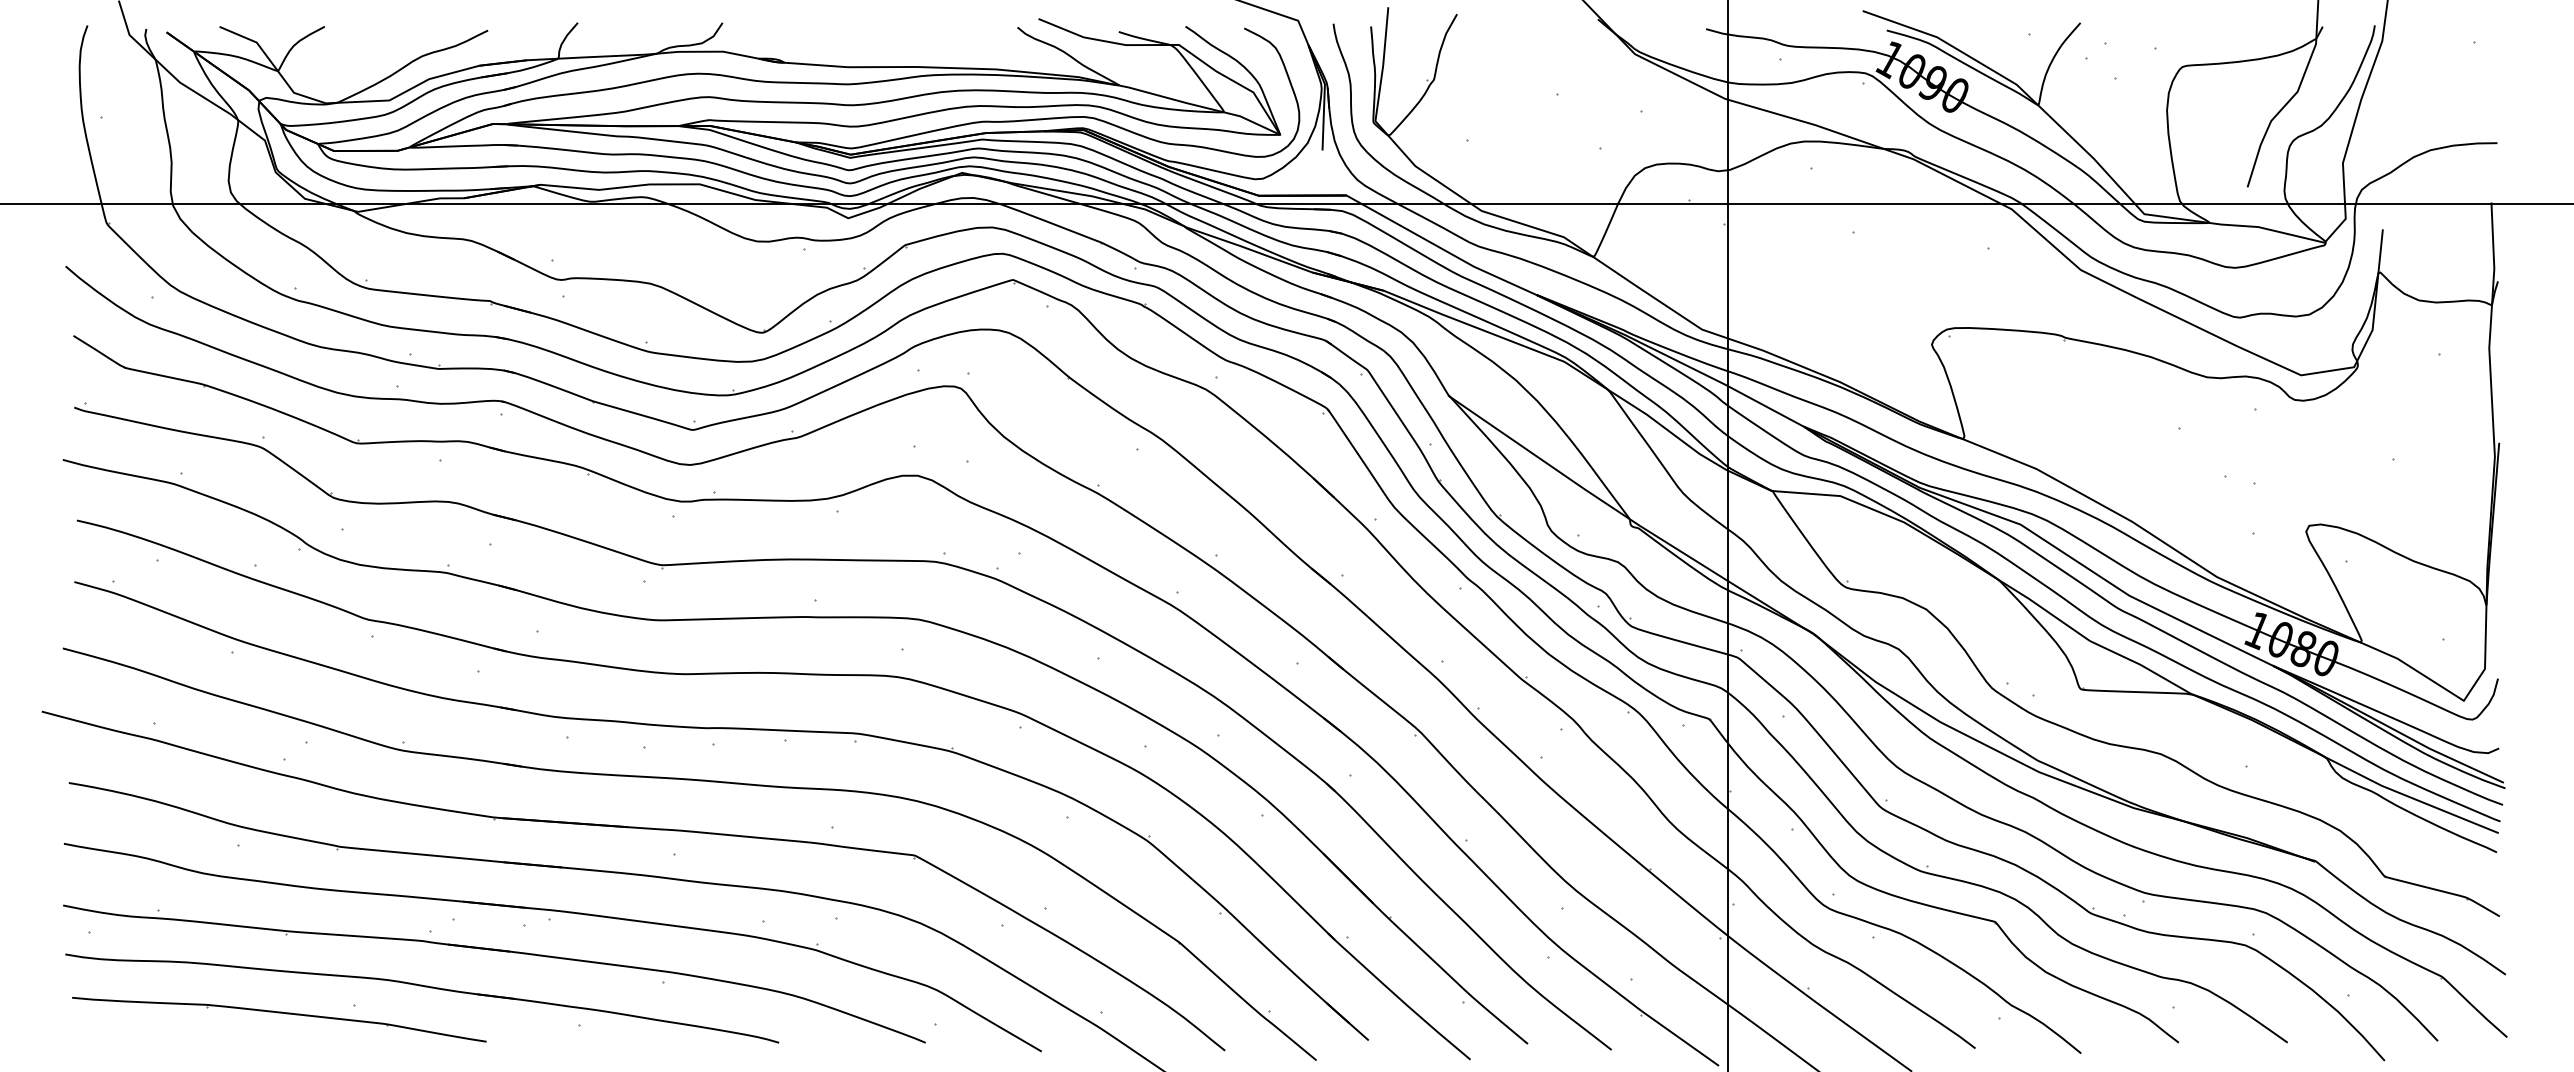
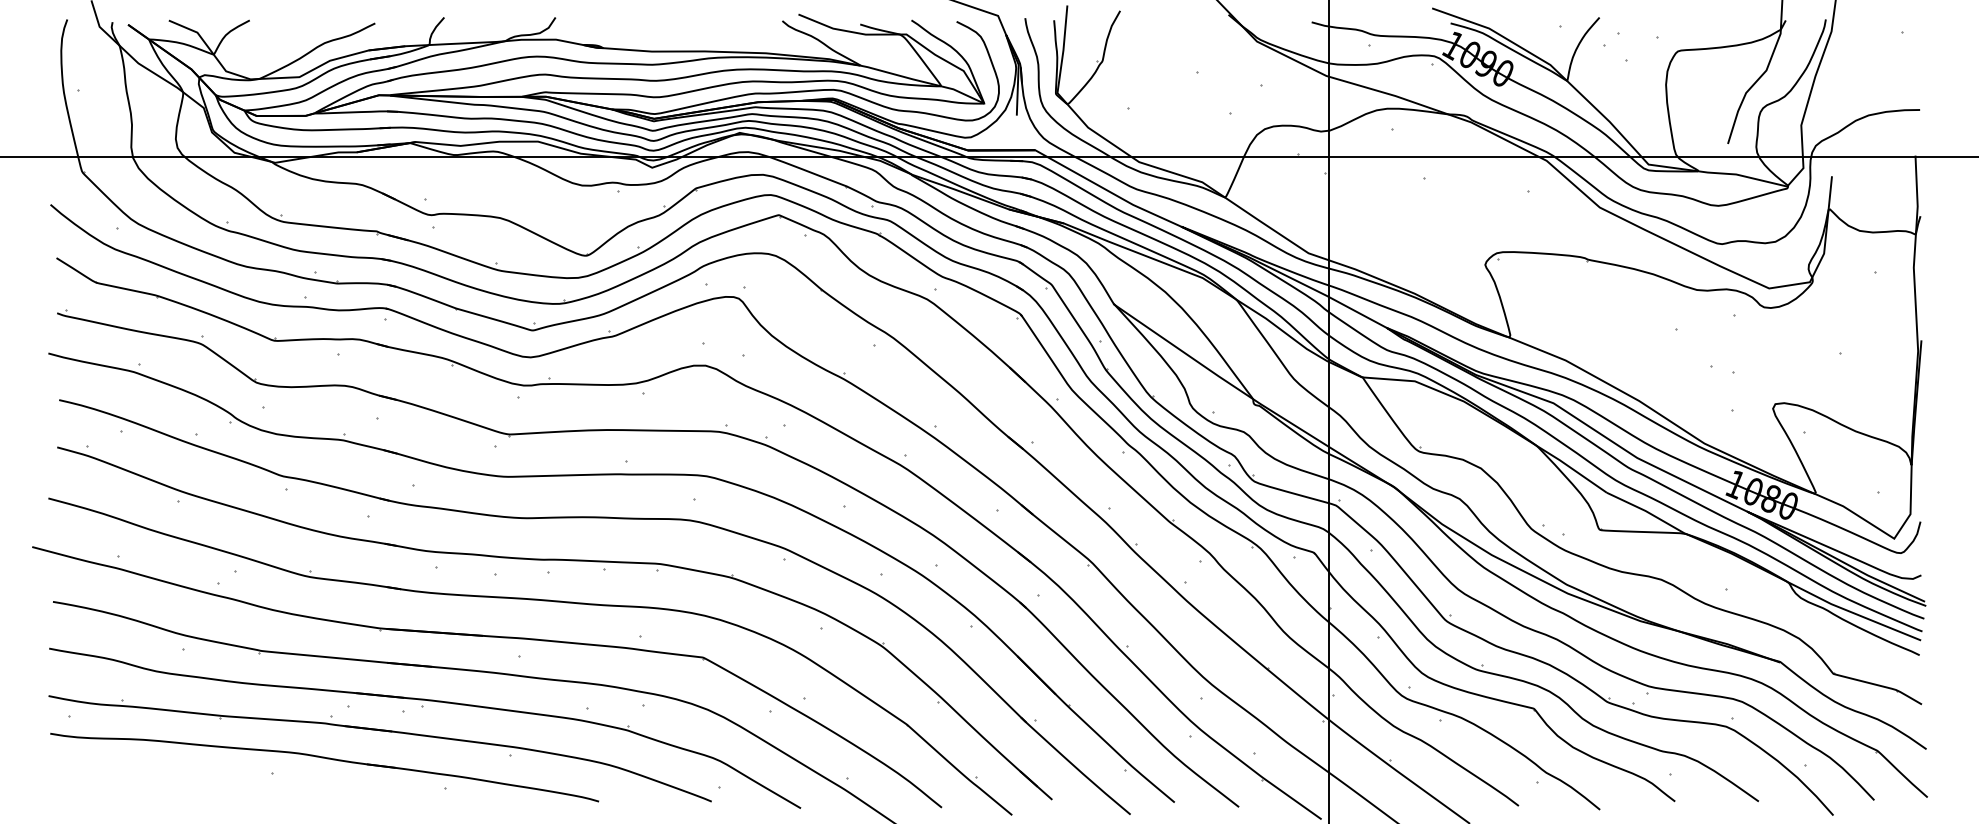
part: (279, 1019) -> (214, 783), removed

